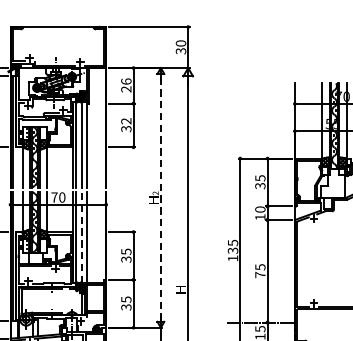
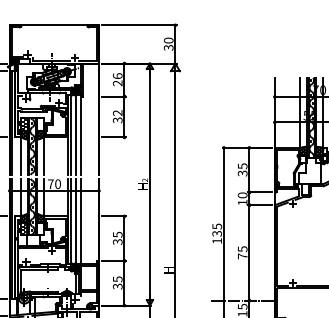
line: (160, 197) -> (149, 184), dashed -> solid
line: (82, 237) -> (76, 221), dashed -> solid

